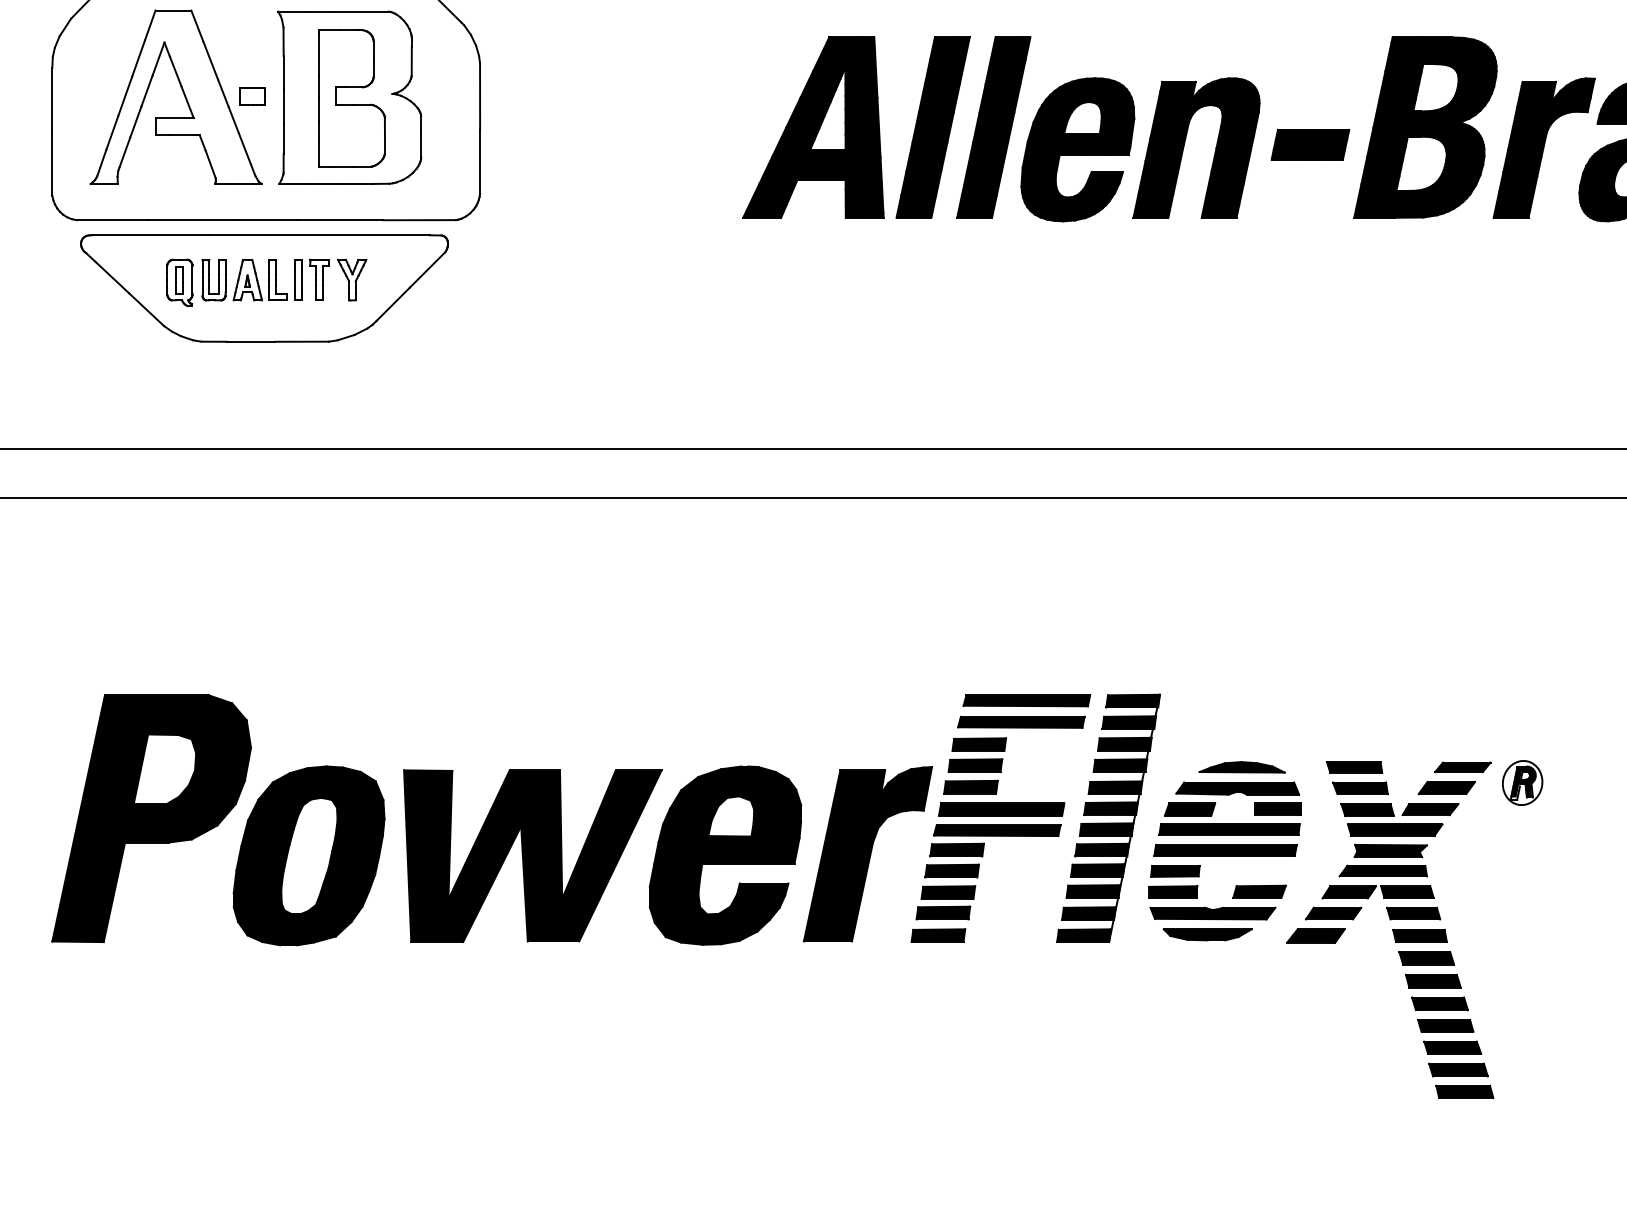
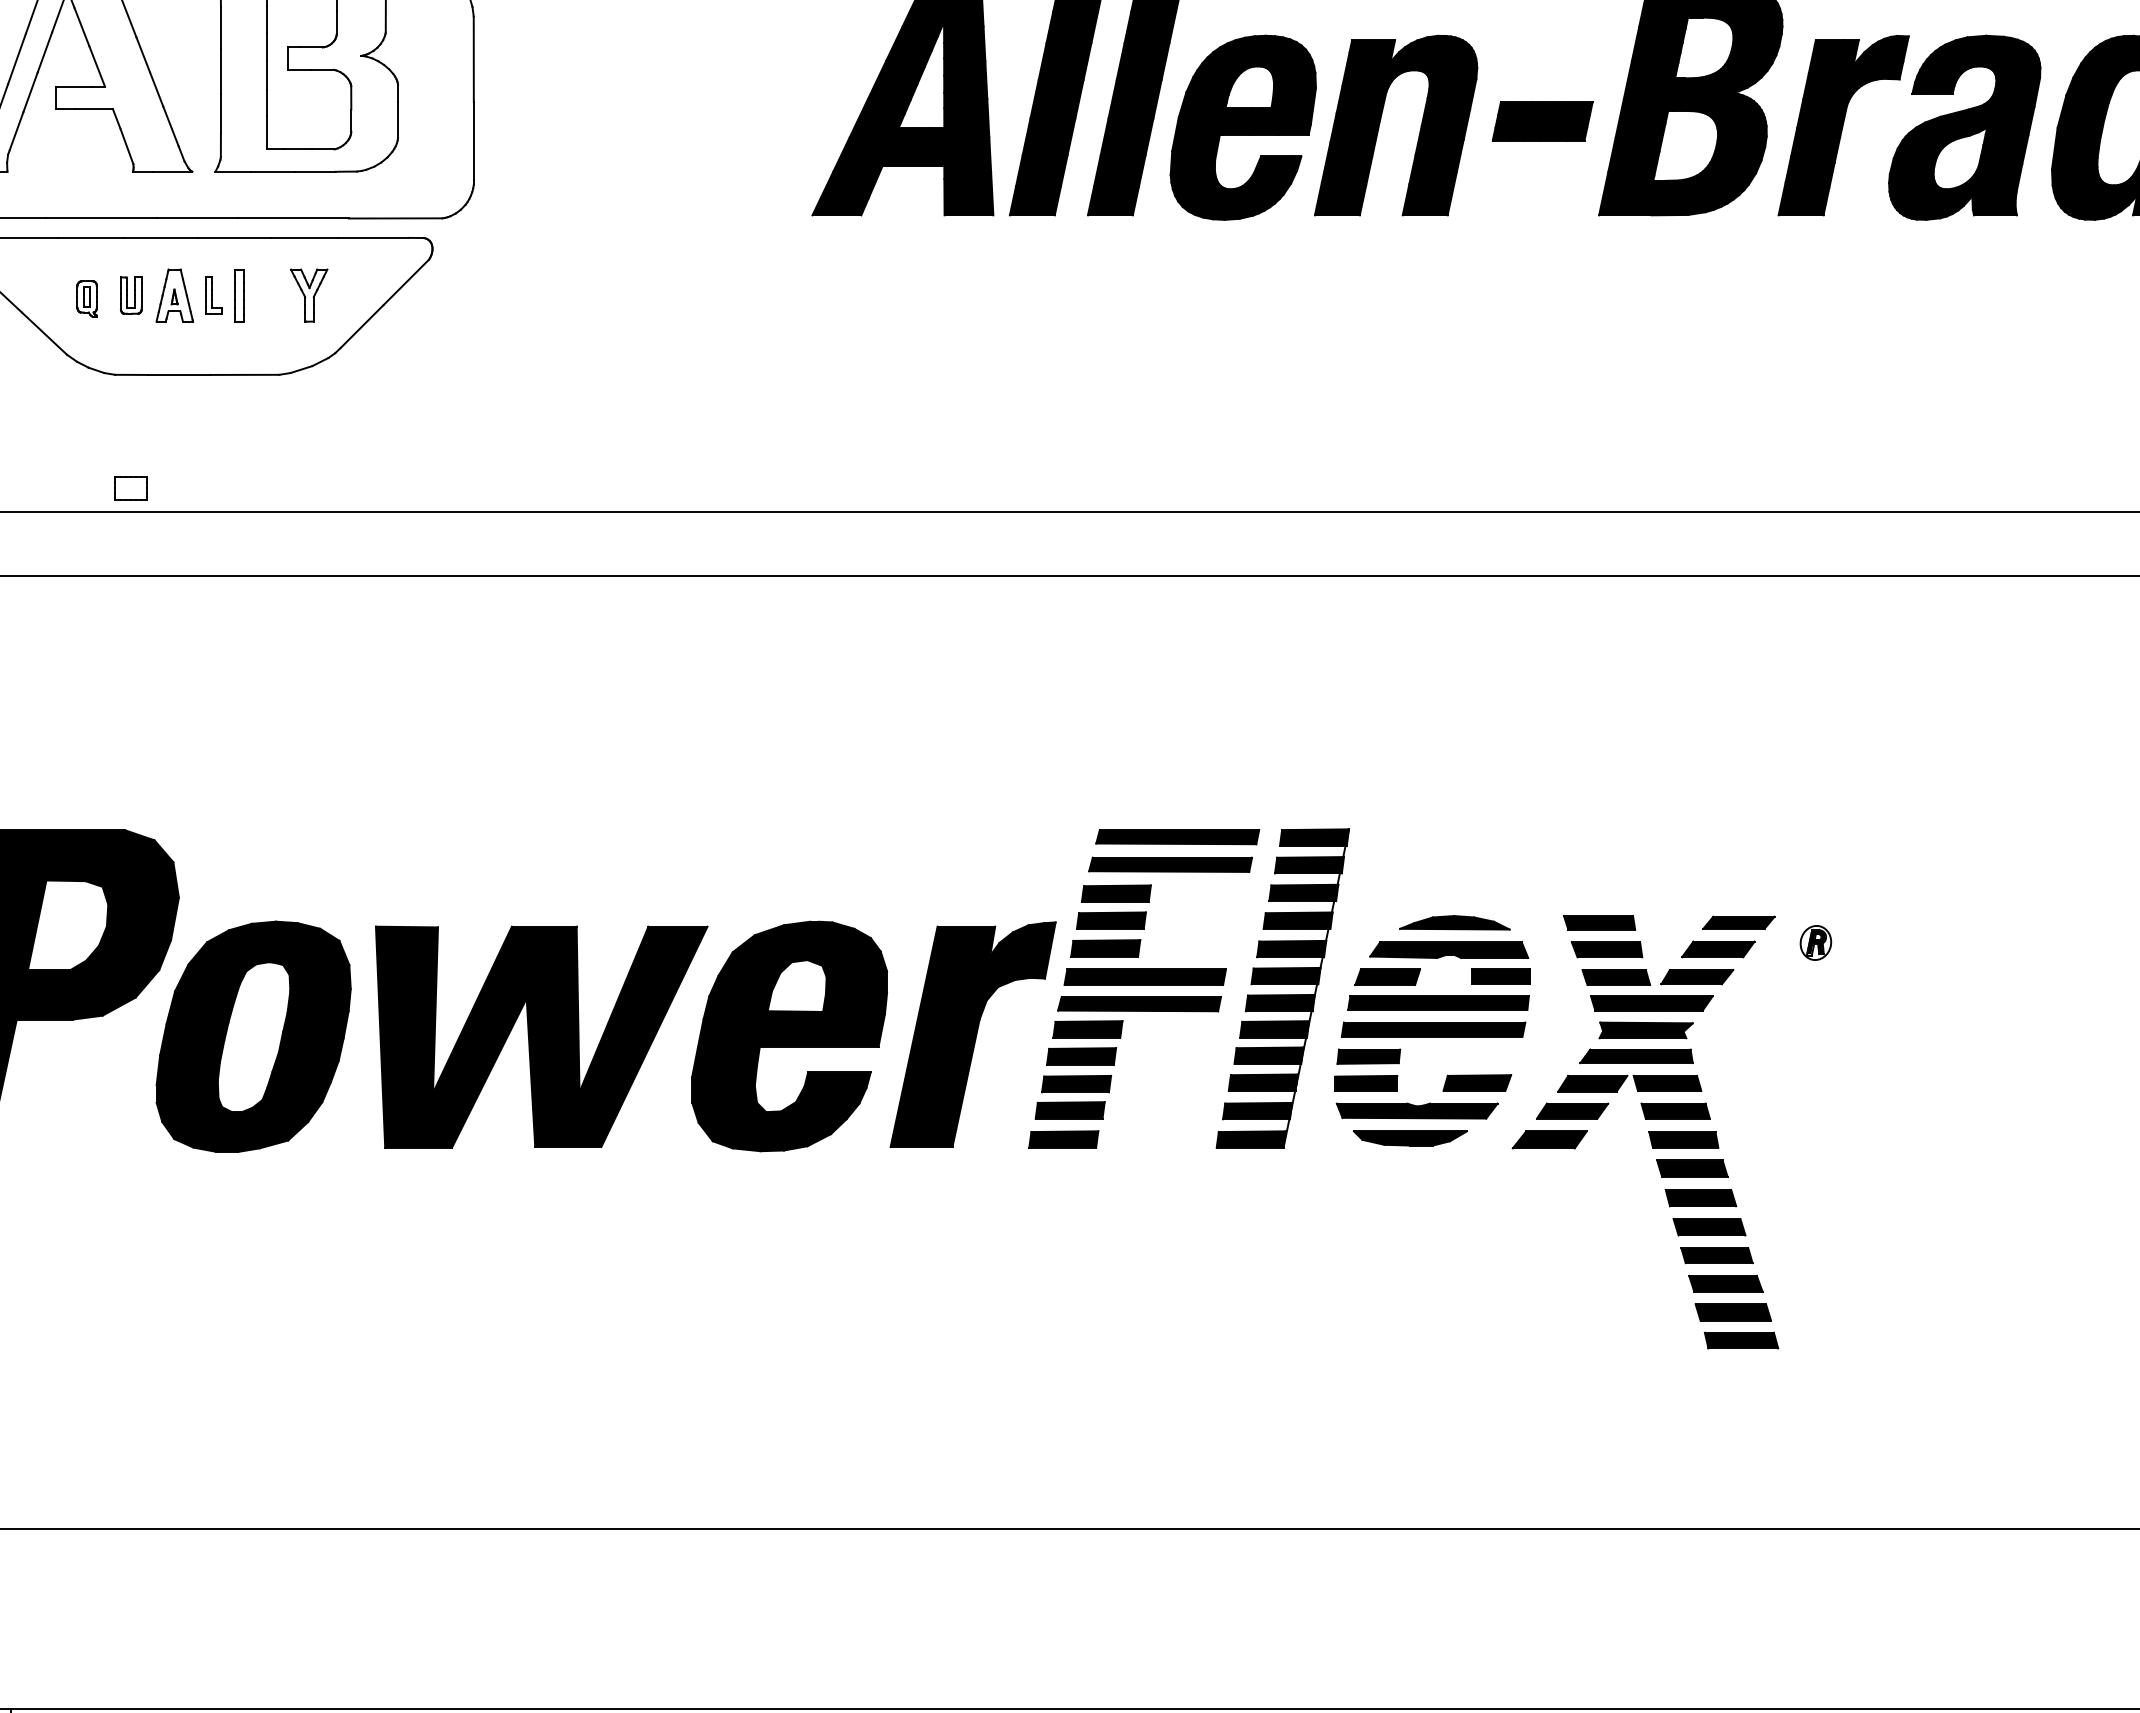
part: (252, 96) -> (130, 488), moved
part: (214, 280) -> (131, 295), size x0.7
part: (277, 280) -> (213, 295), size x0.7
part: (319, 280) -> (266, 295), removed
part: (179, 282) -> (86, 298), size x0.6
part: (1522, 782) -> (1815, 942), size x0.6

